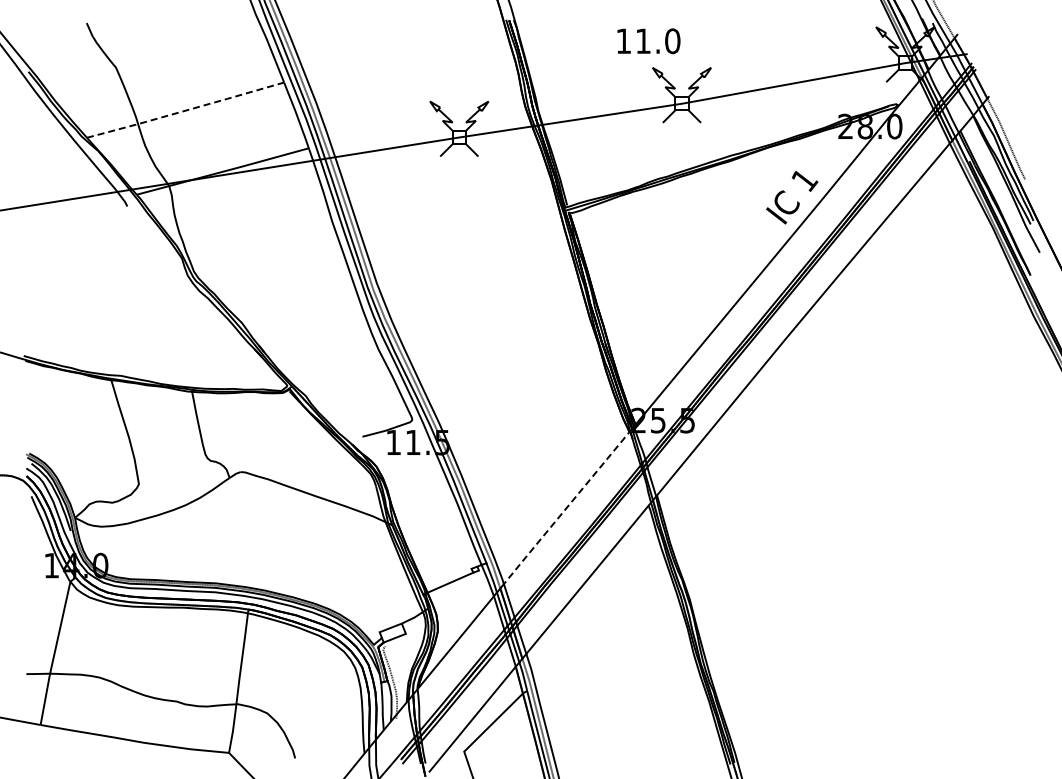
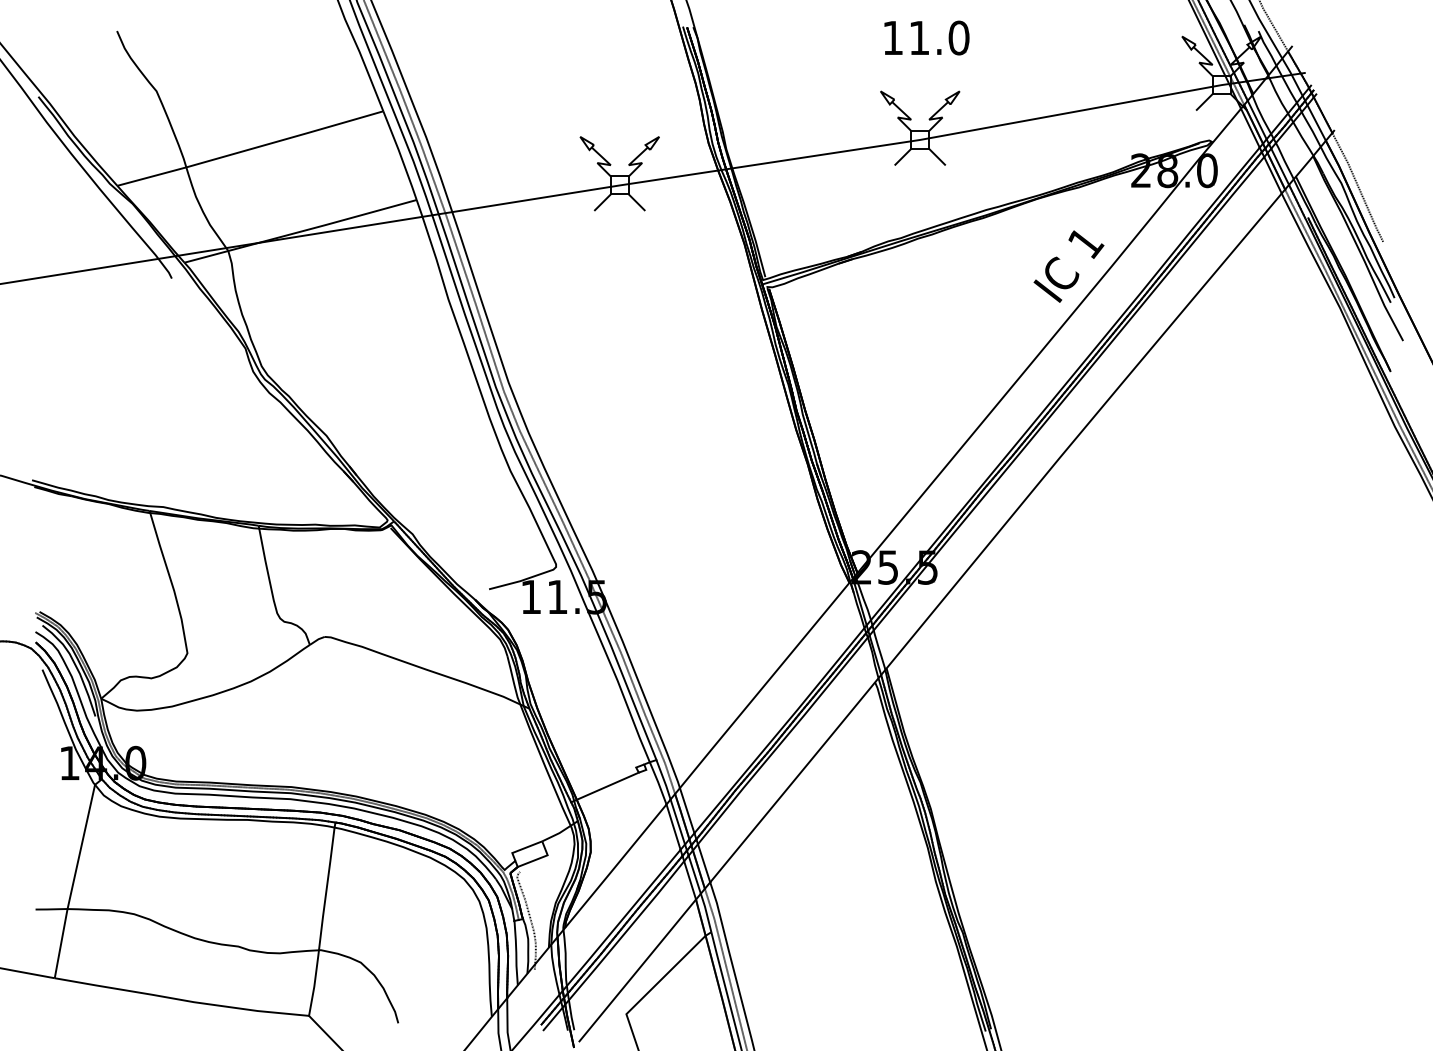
text: (648, 41) -> (926, 38), moved
line: (185, 110) -> (250, 149), dashed -> solid
line: (567, 507) -> (765, 684), dashed -> solid

